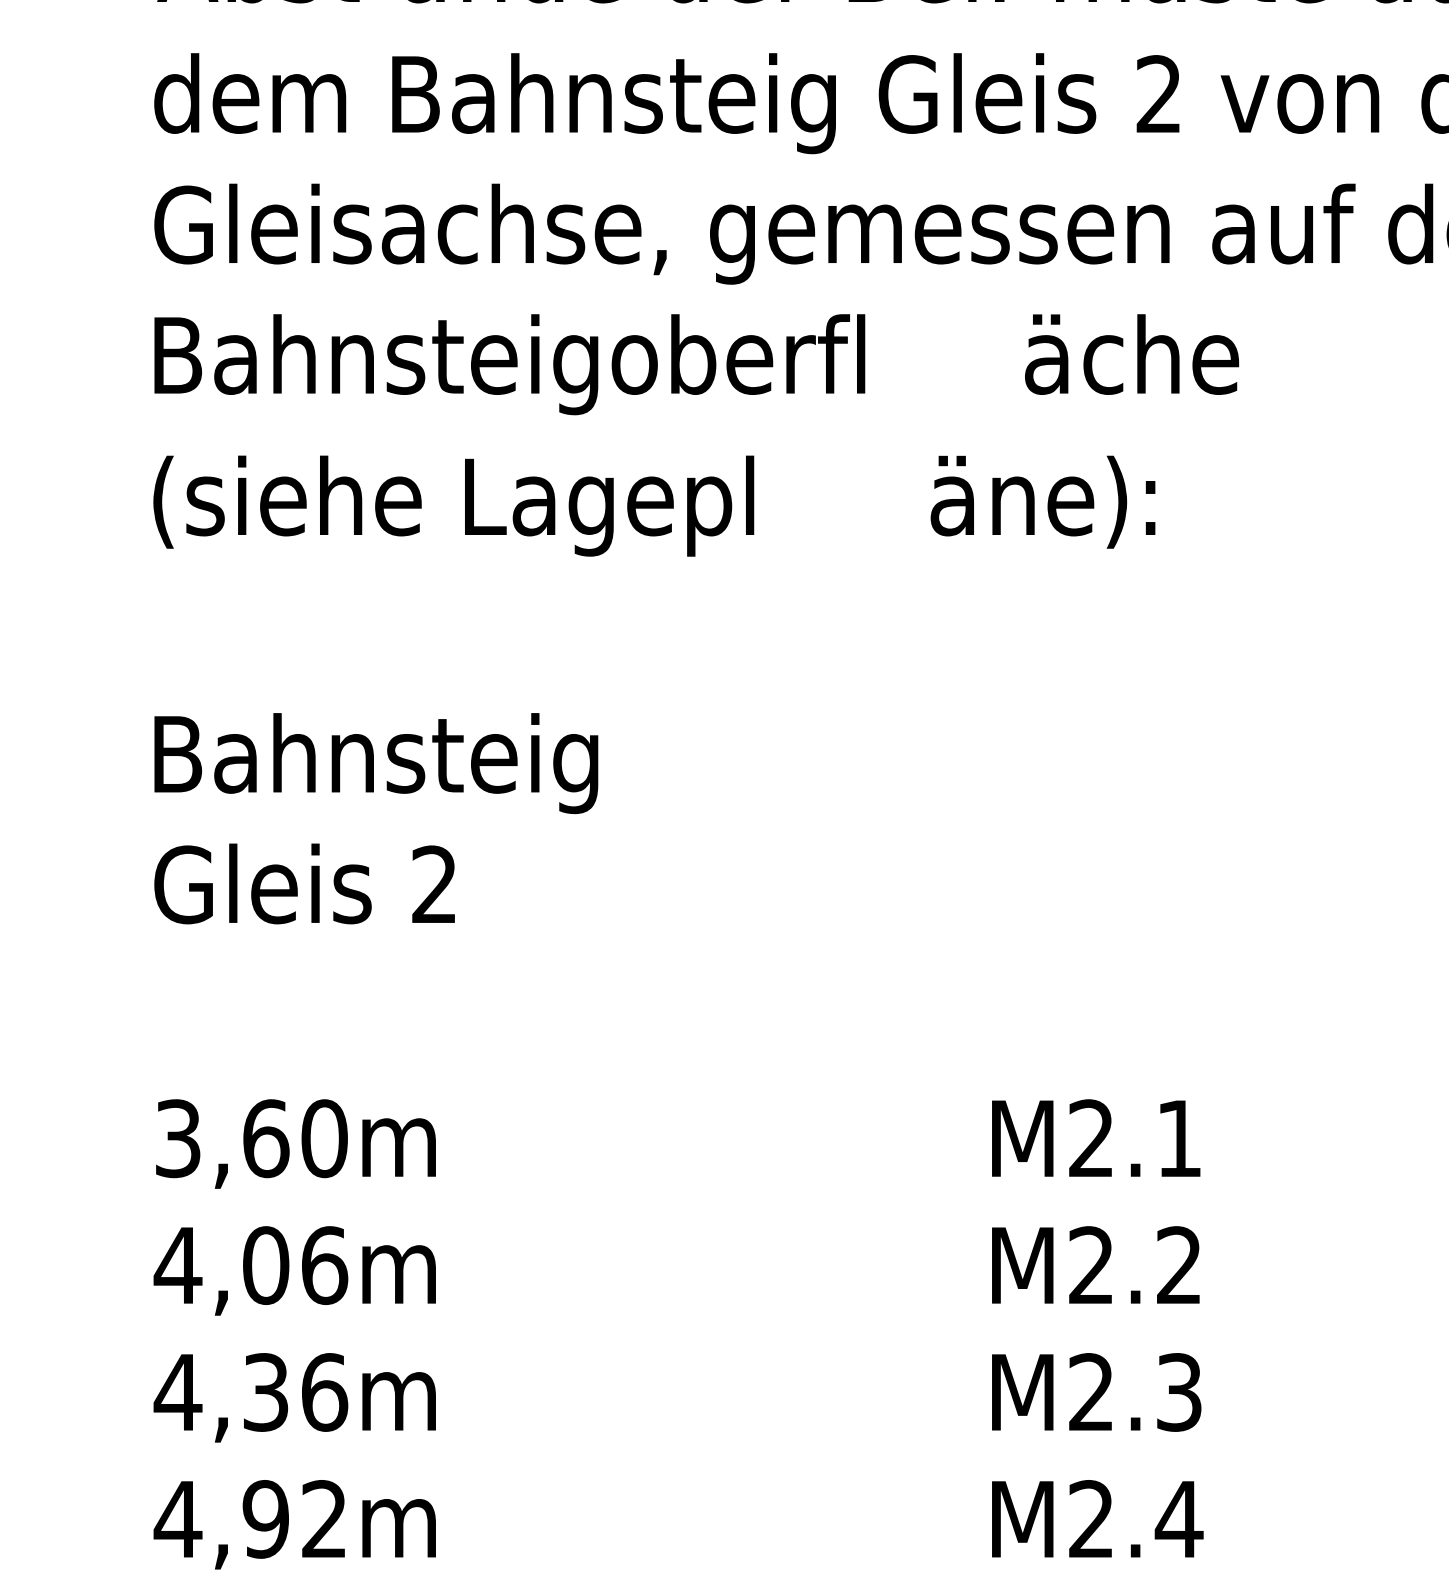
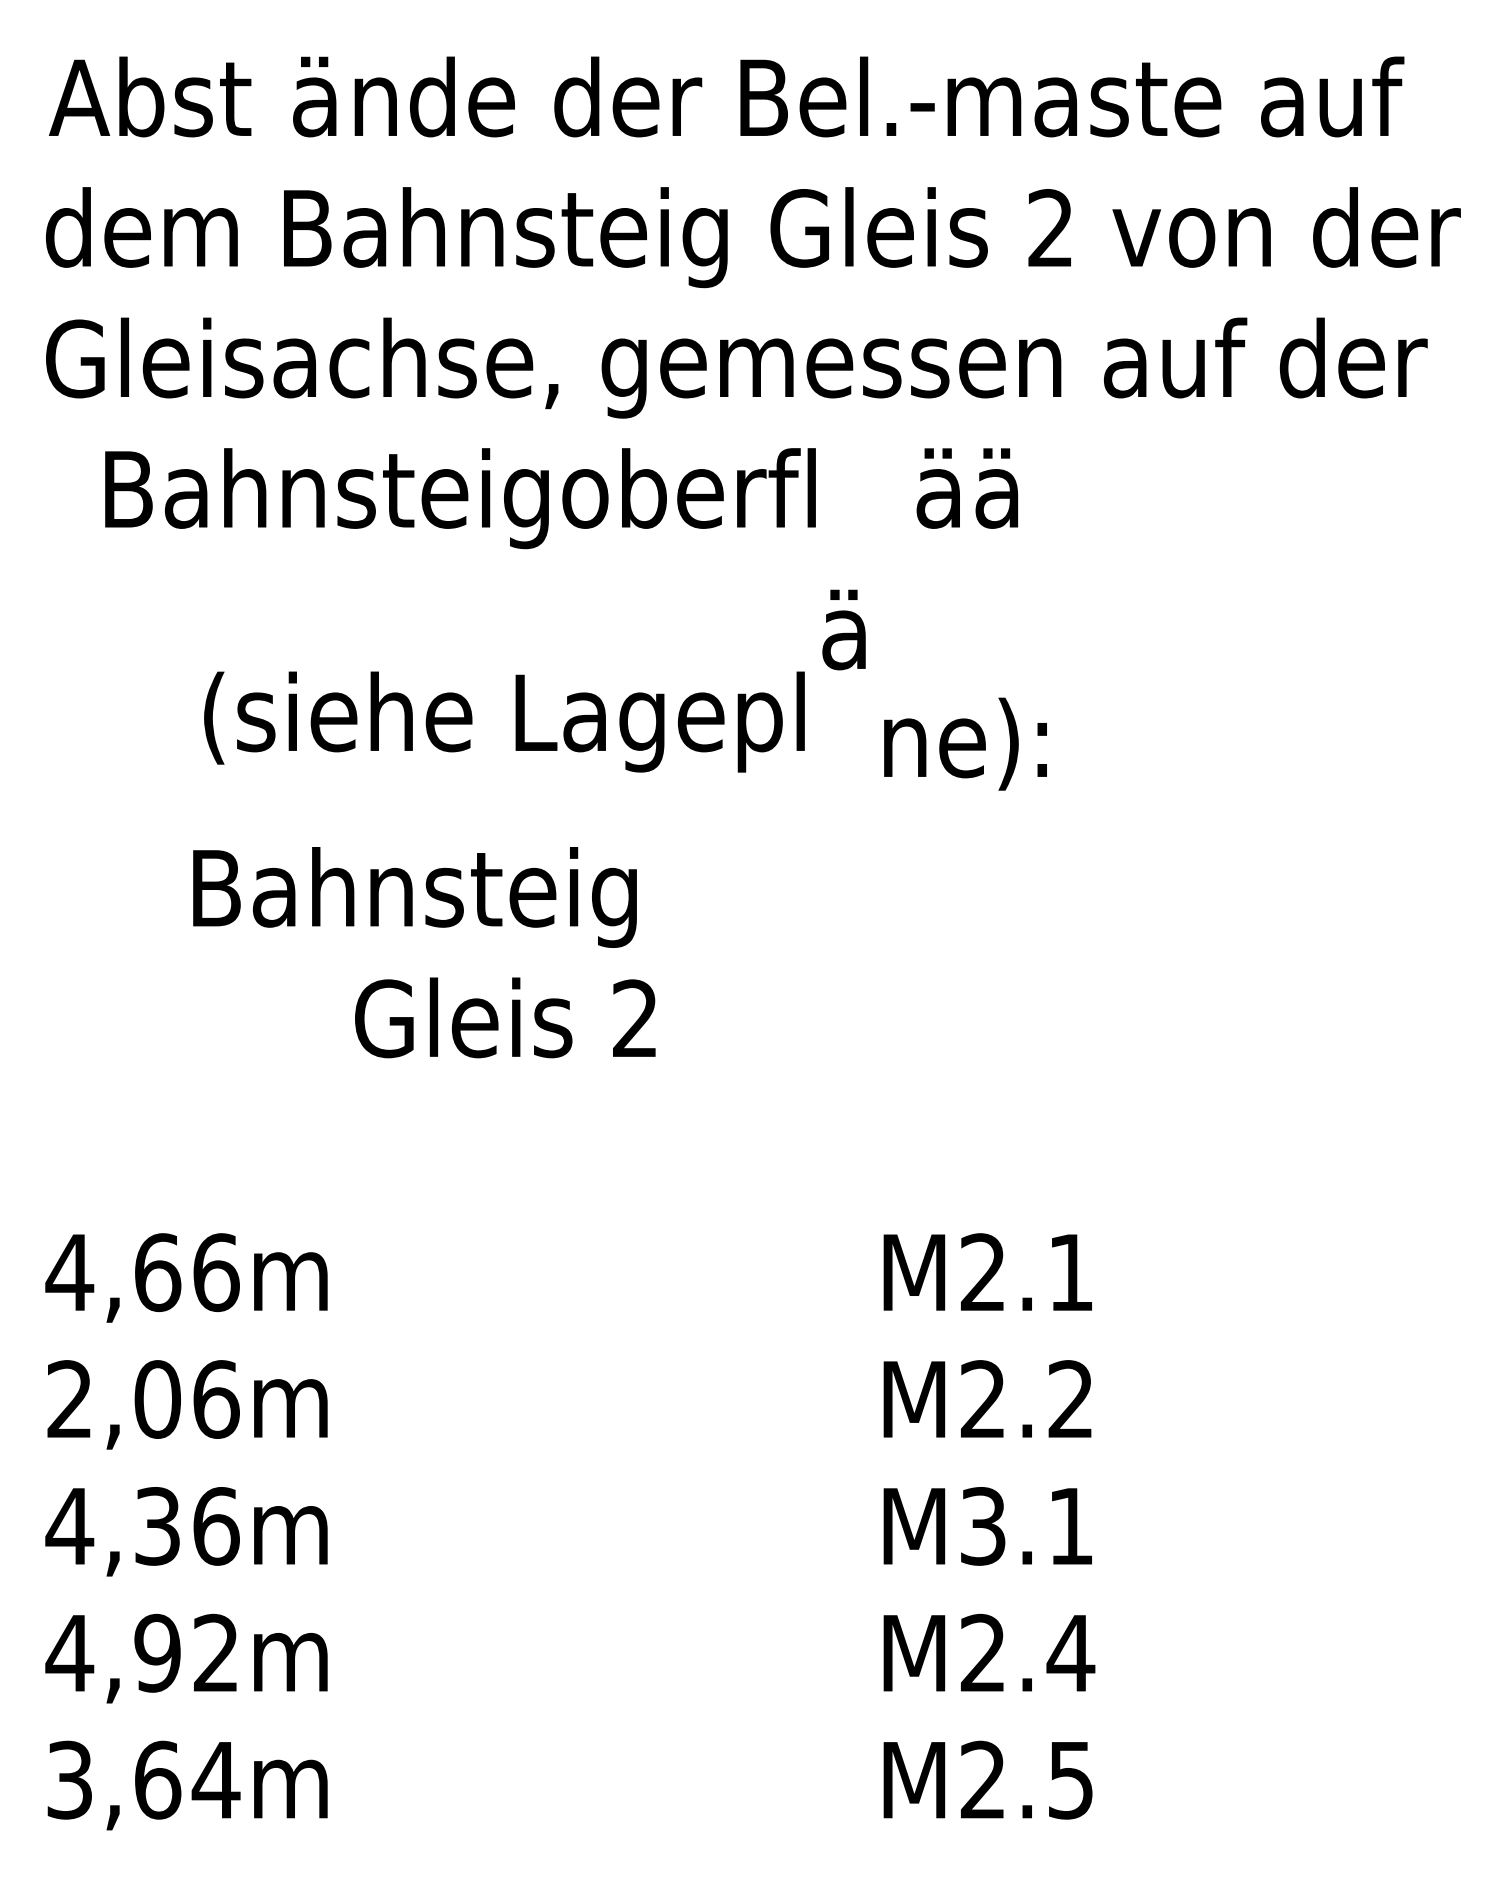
text: (1160, 354) -> (1052, 488), che -> ä
text: (509, 364) -> (460, 498), moved
text: (1073, 501) -> (965, 743), moved
text: (453, 505) -> (504, 721), moved
text: (375, 763) -> (414, 897), moved
text: (304, 883) -> (505, 1017), moved
text: (250, 1138) -> (142, 1272), 3,60m -> 4,66m
text: (177, 1264) -> (69, 1398), 4,06m -> 2,06m
text: (1134, 1392) -> (1026, 1526), M2.3 -> M3.1

